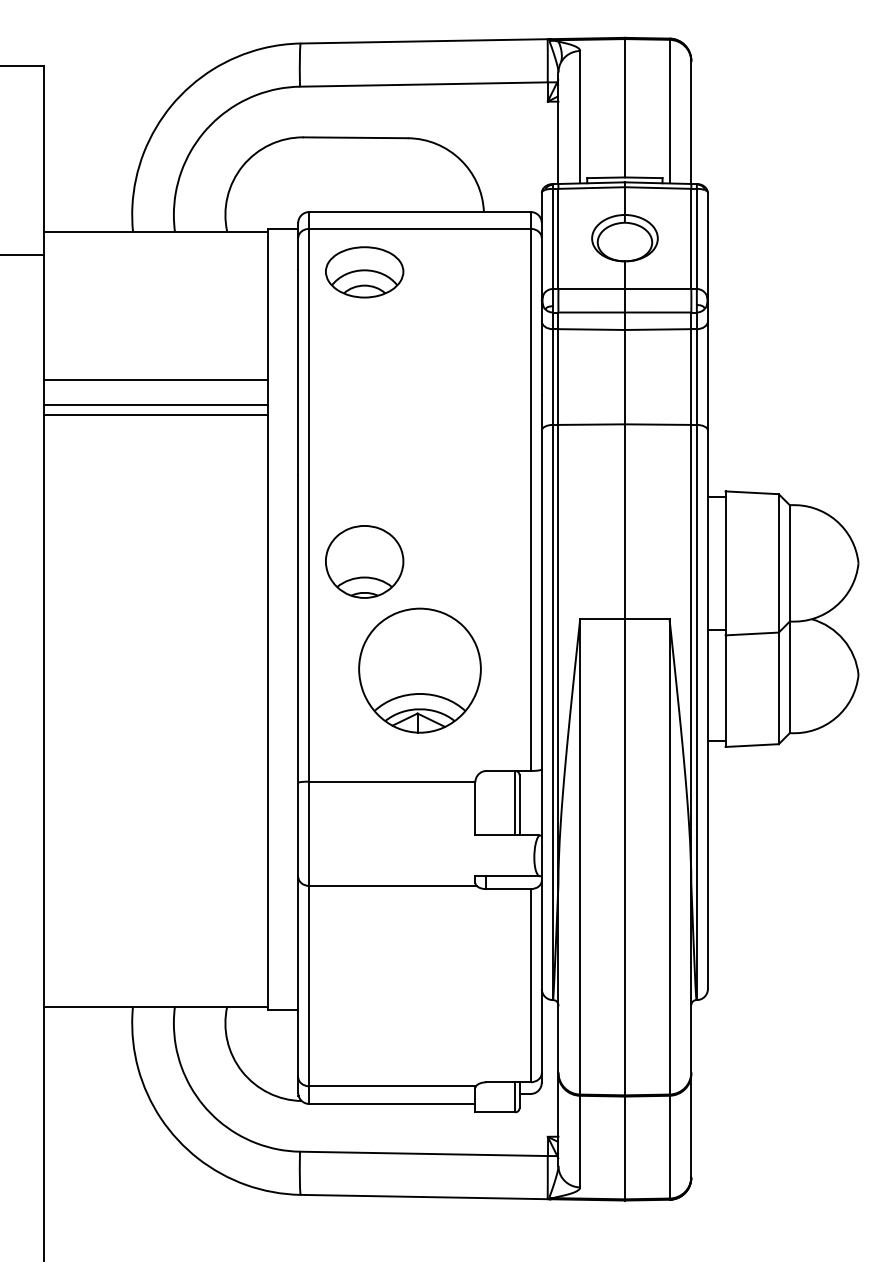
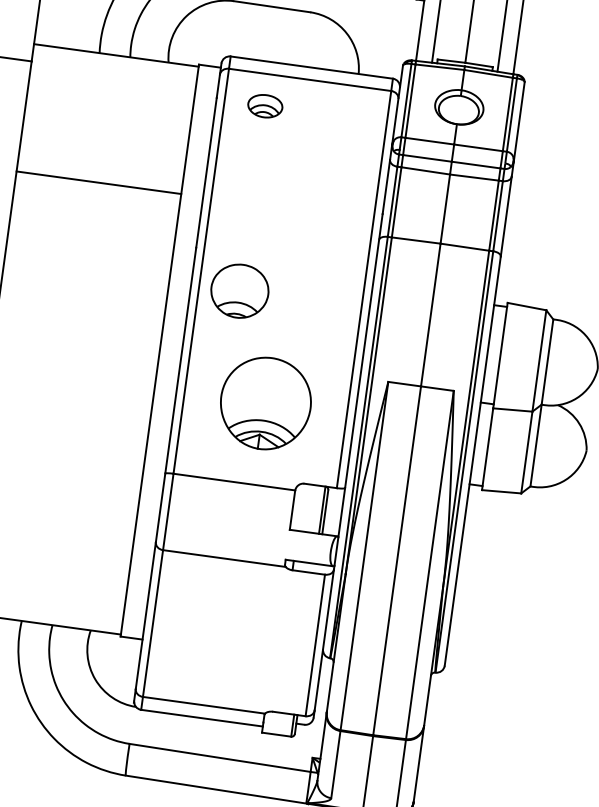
part: (364, 272) -> (265, 106), size x0.6
line: (155, 380) -> (101, 164), removed
line: (155, 414) -> (97, 189), removed
part: (364, 561) -> (239, 290), moved

